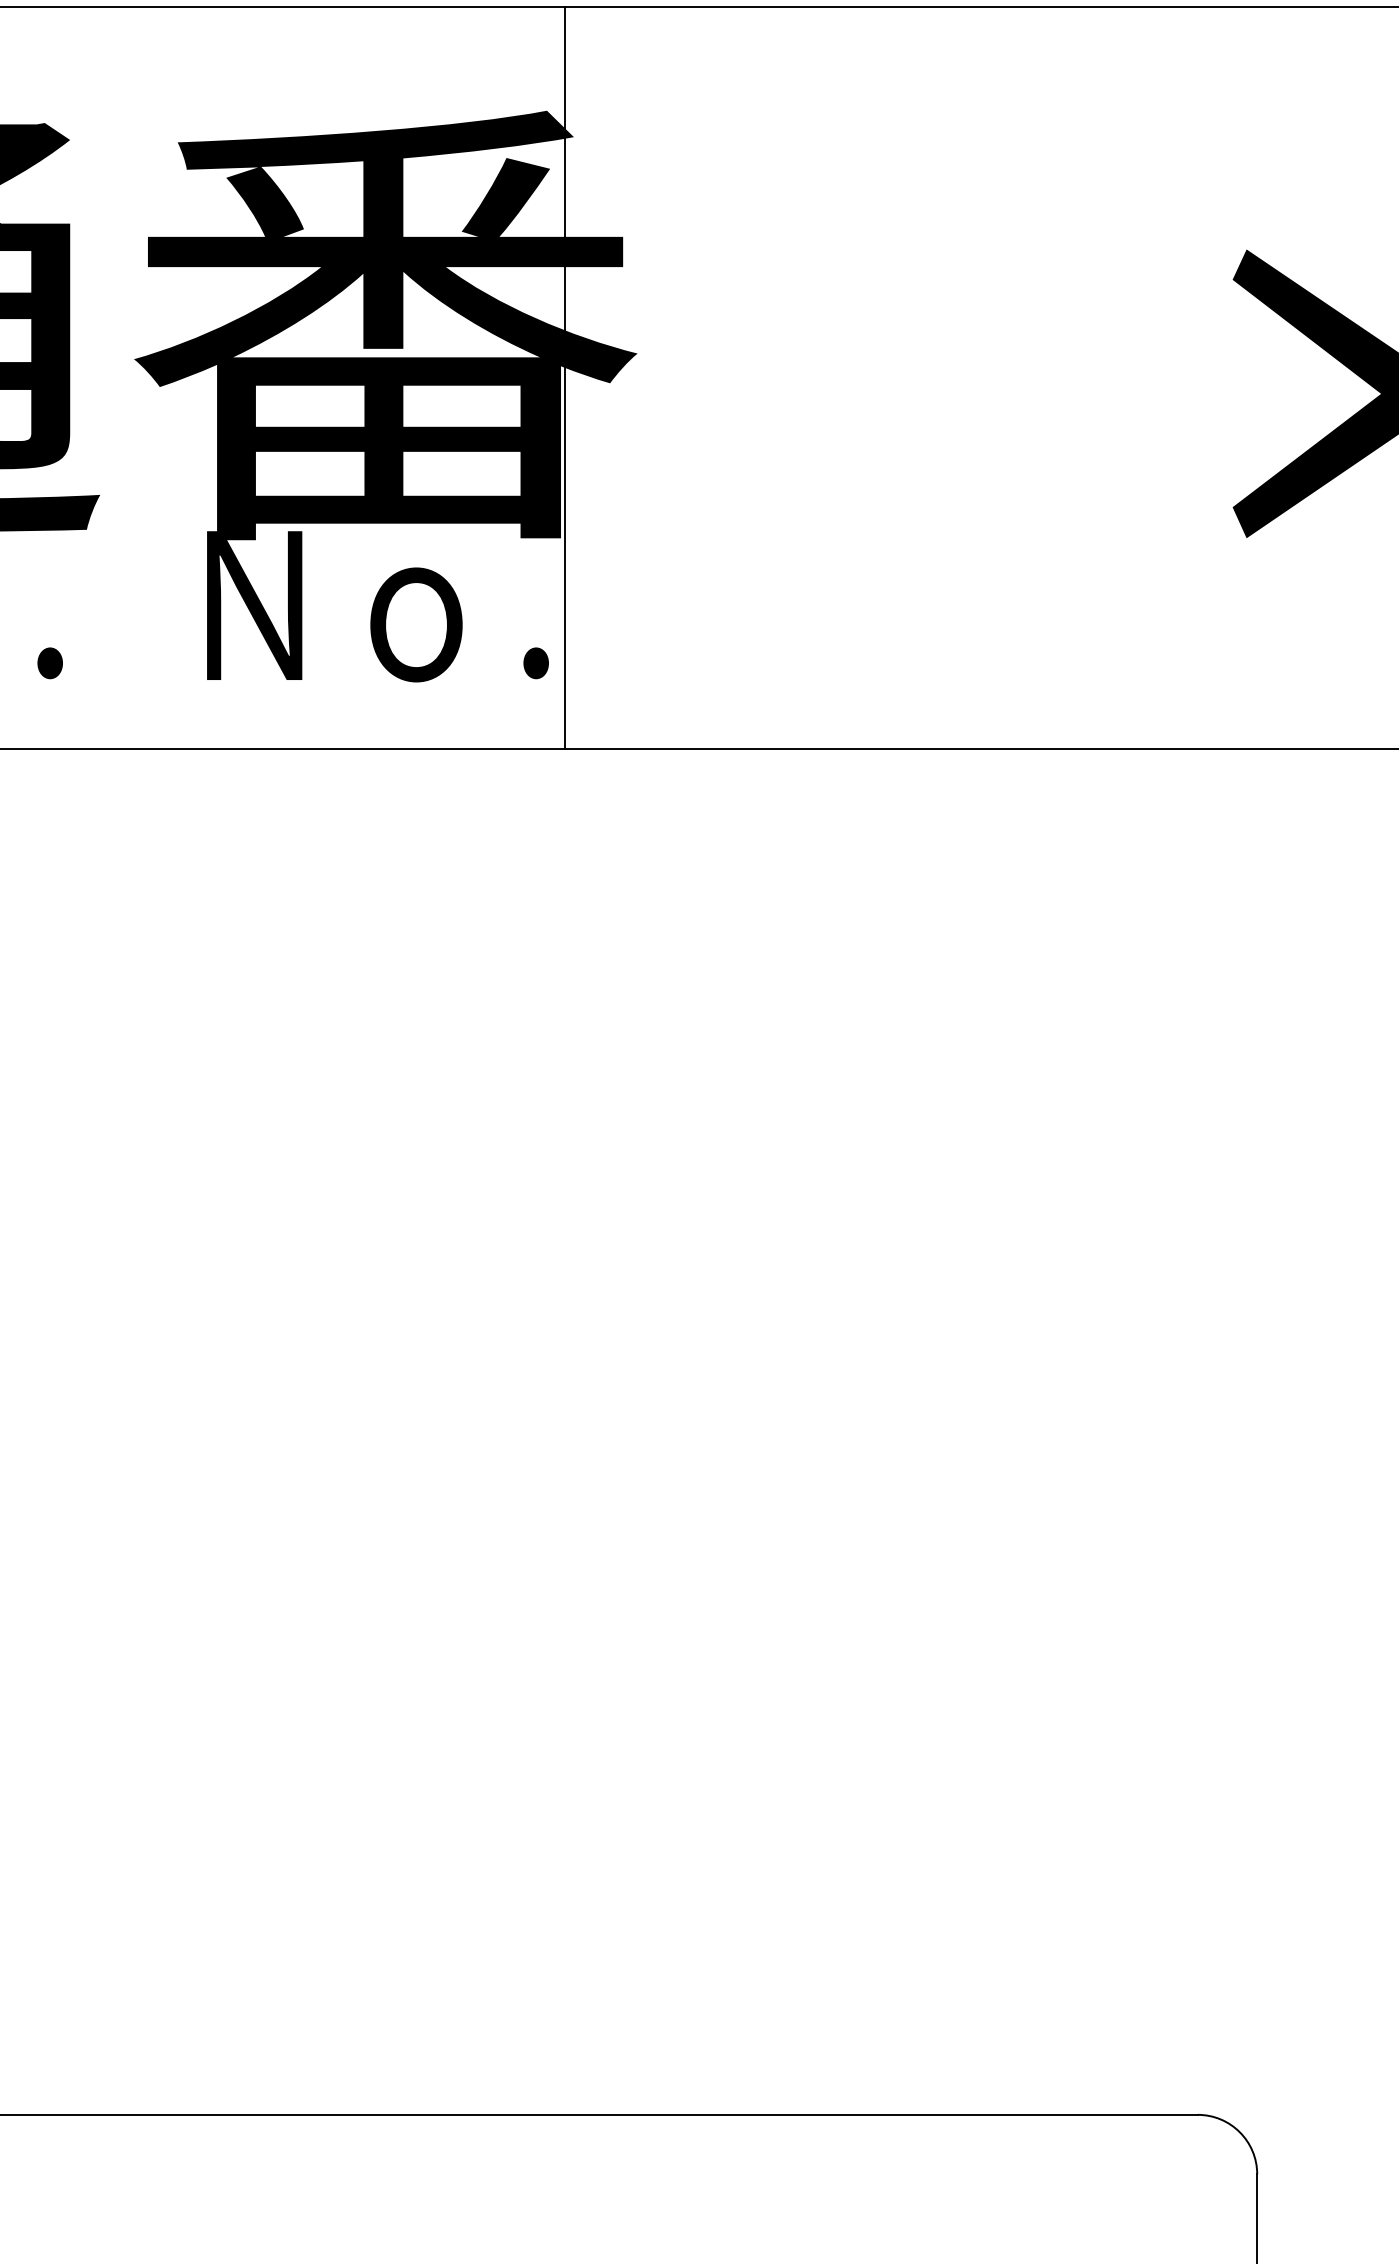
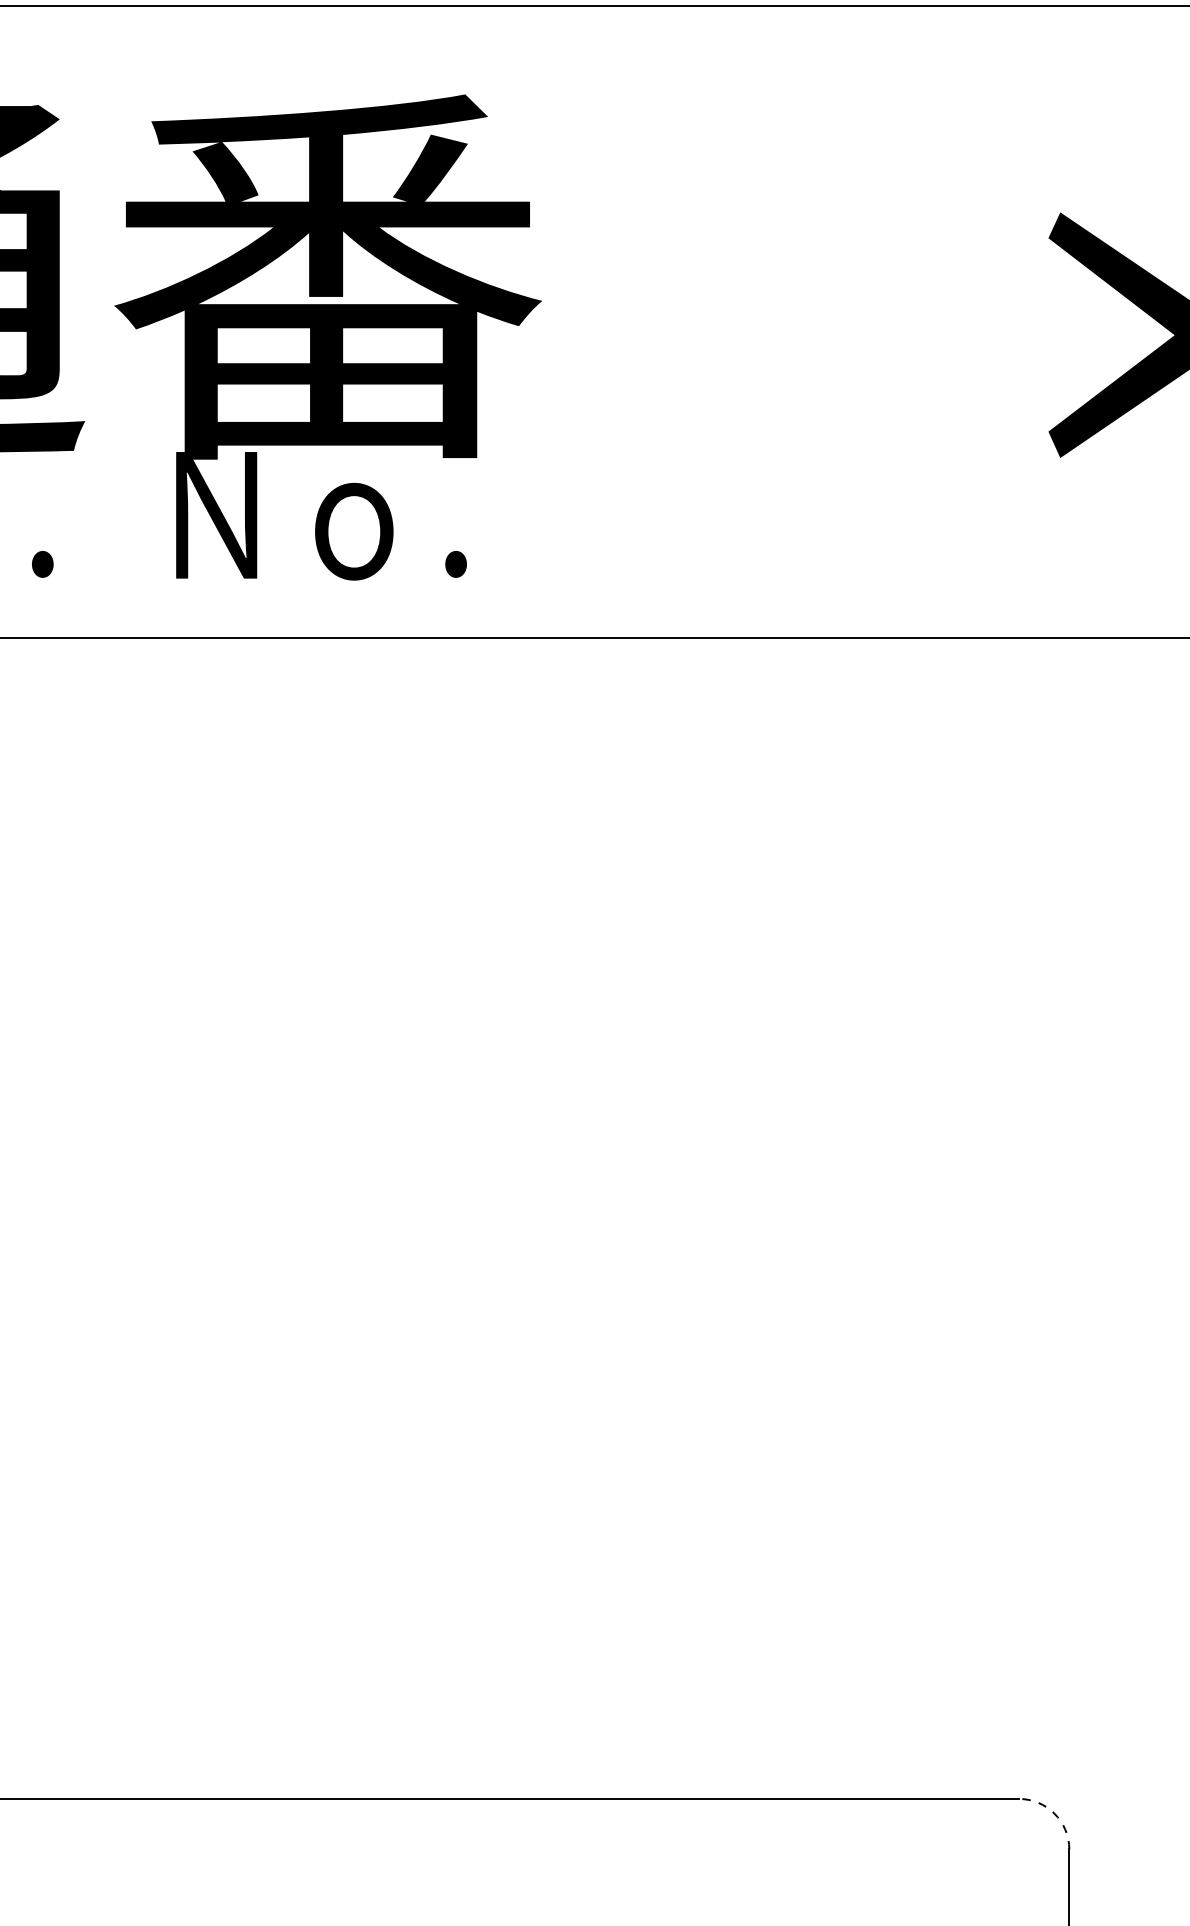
line: (564, 378) -> (480, 322), removed
arc: (1239, 2132) -> (1054, 1813), solid -> dashed

